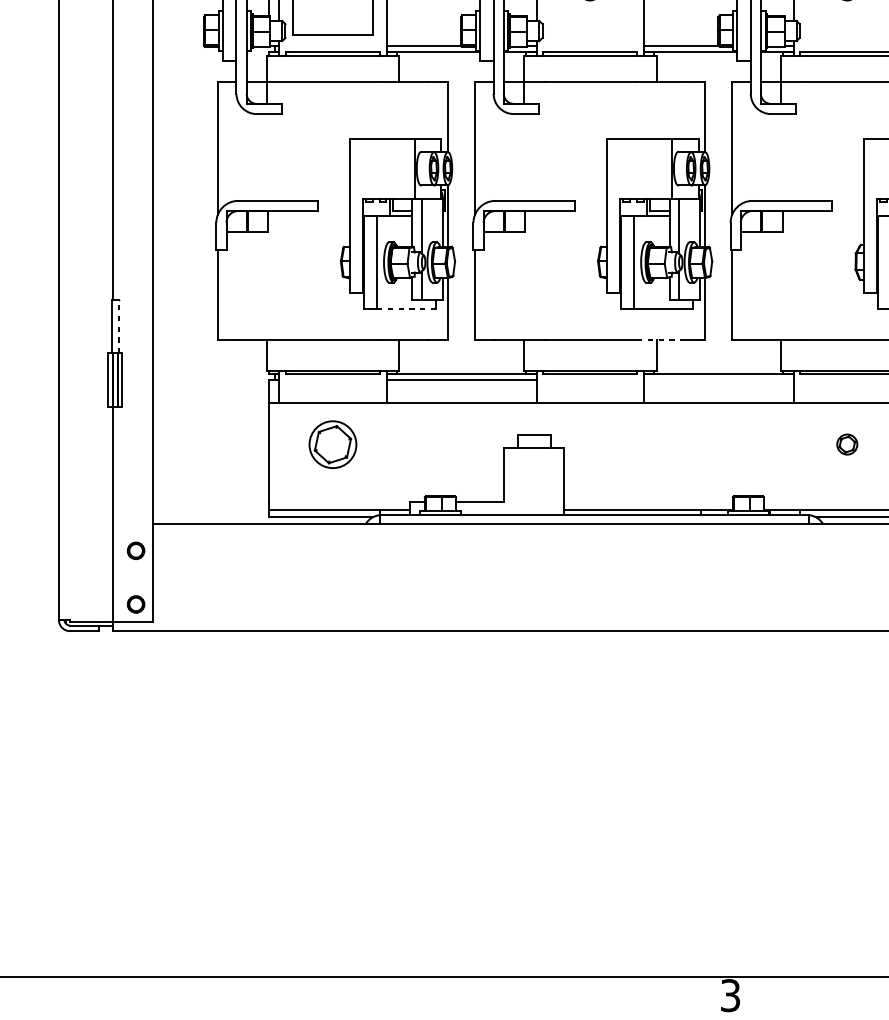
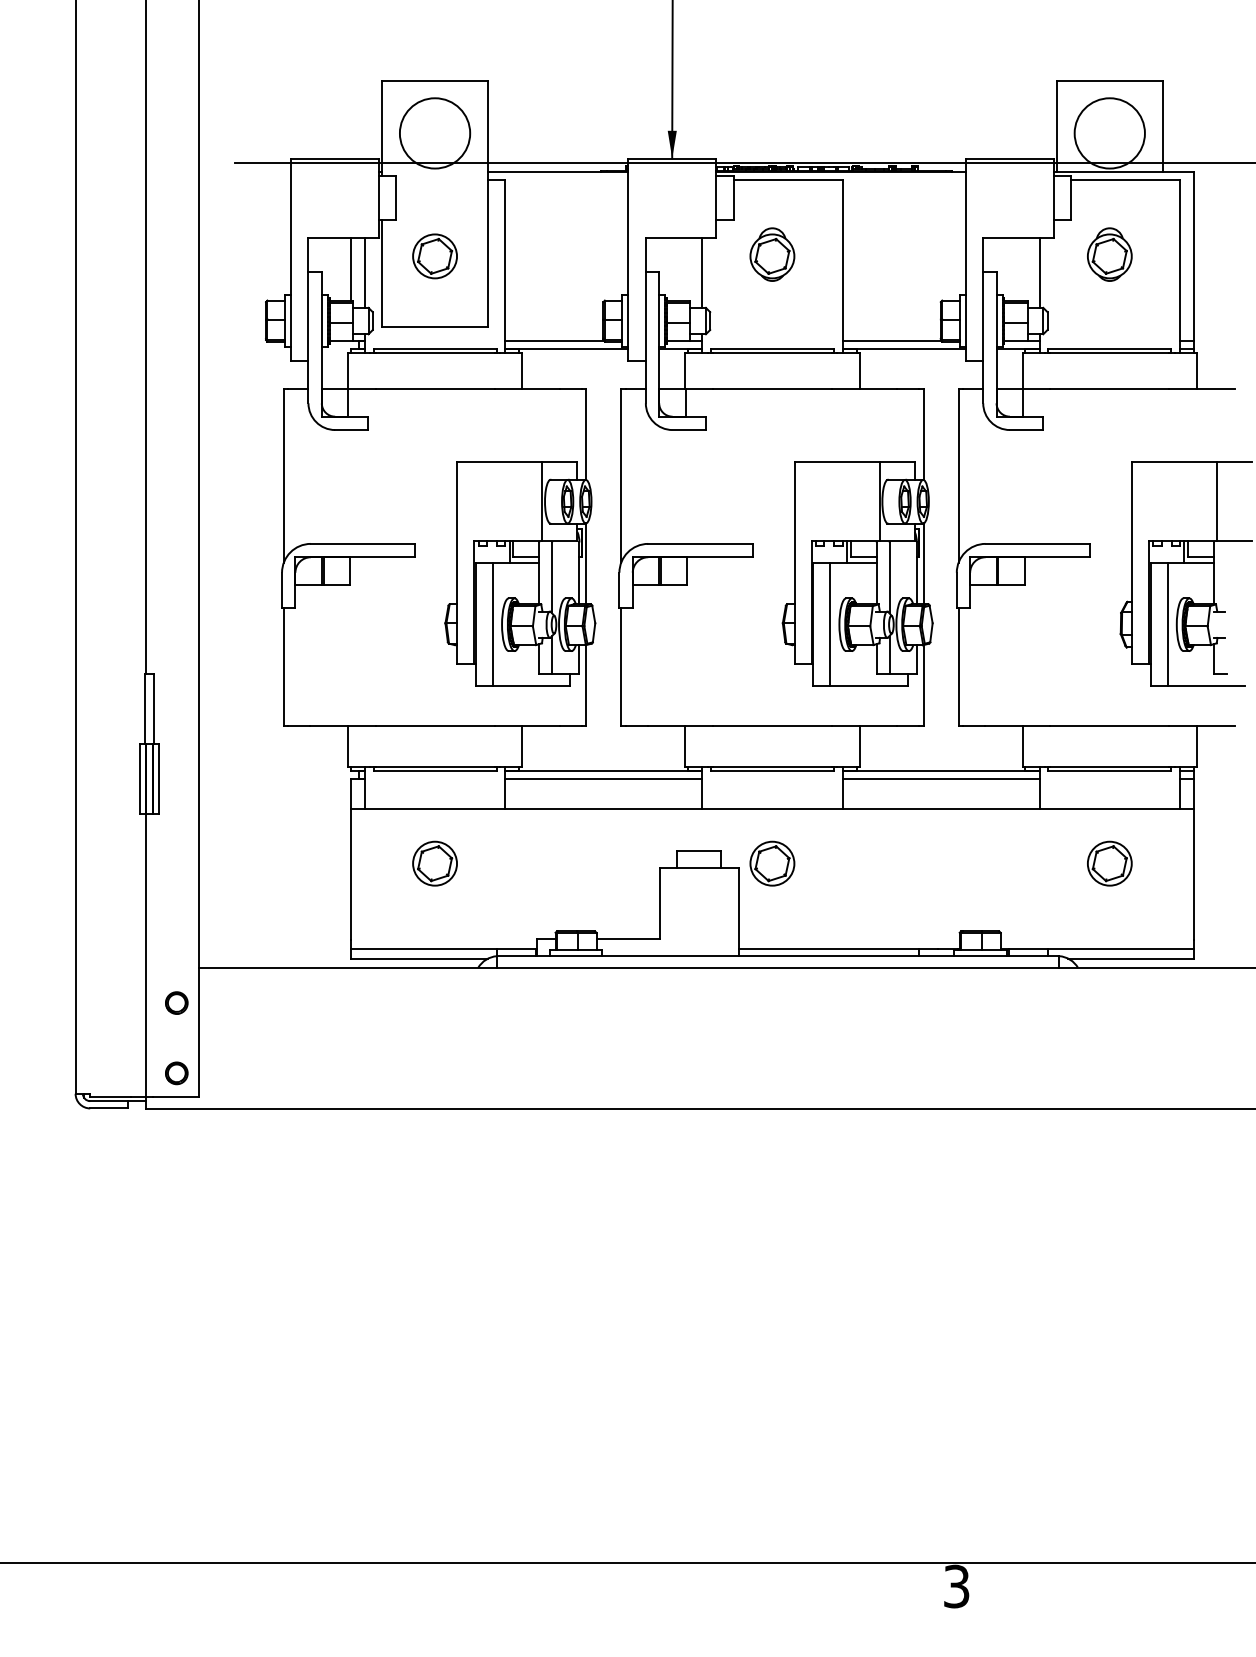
line: (406, 309) -> (531, 686), dashed -> solid
line: (118, 326) -> (153, 708), dashed -> solid
line: (660, 339) -> (864, 725), dashed -> solid
line: (718, 380) -> (940, 779), added
part: (332, 444) -> (434, 863), size x0.71
part: (590, 444) -> (772, 863), added
part: (847, 444) -> (1109, 863), size x1.67

